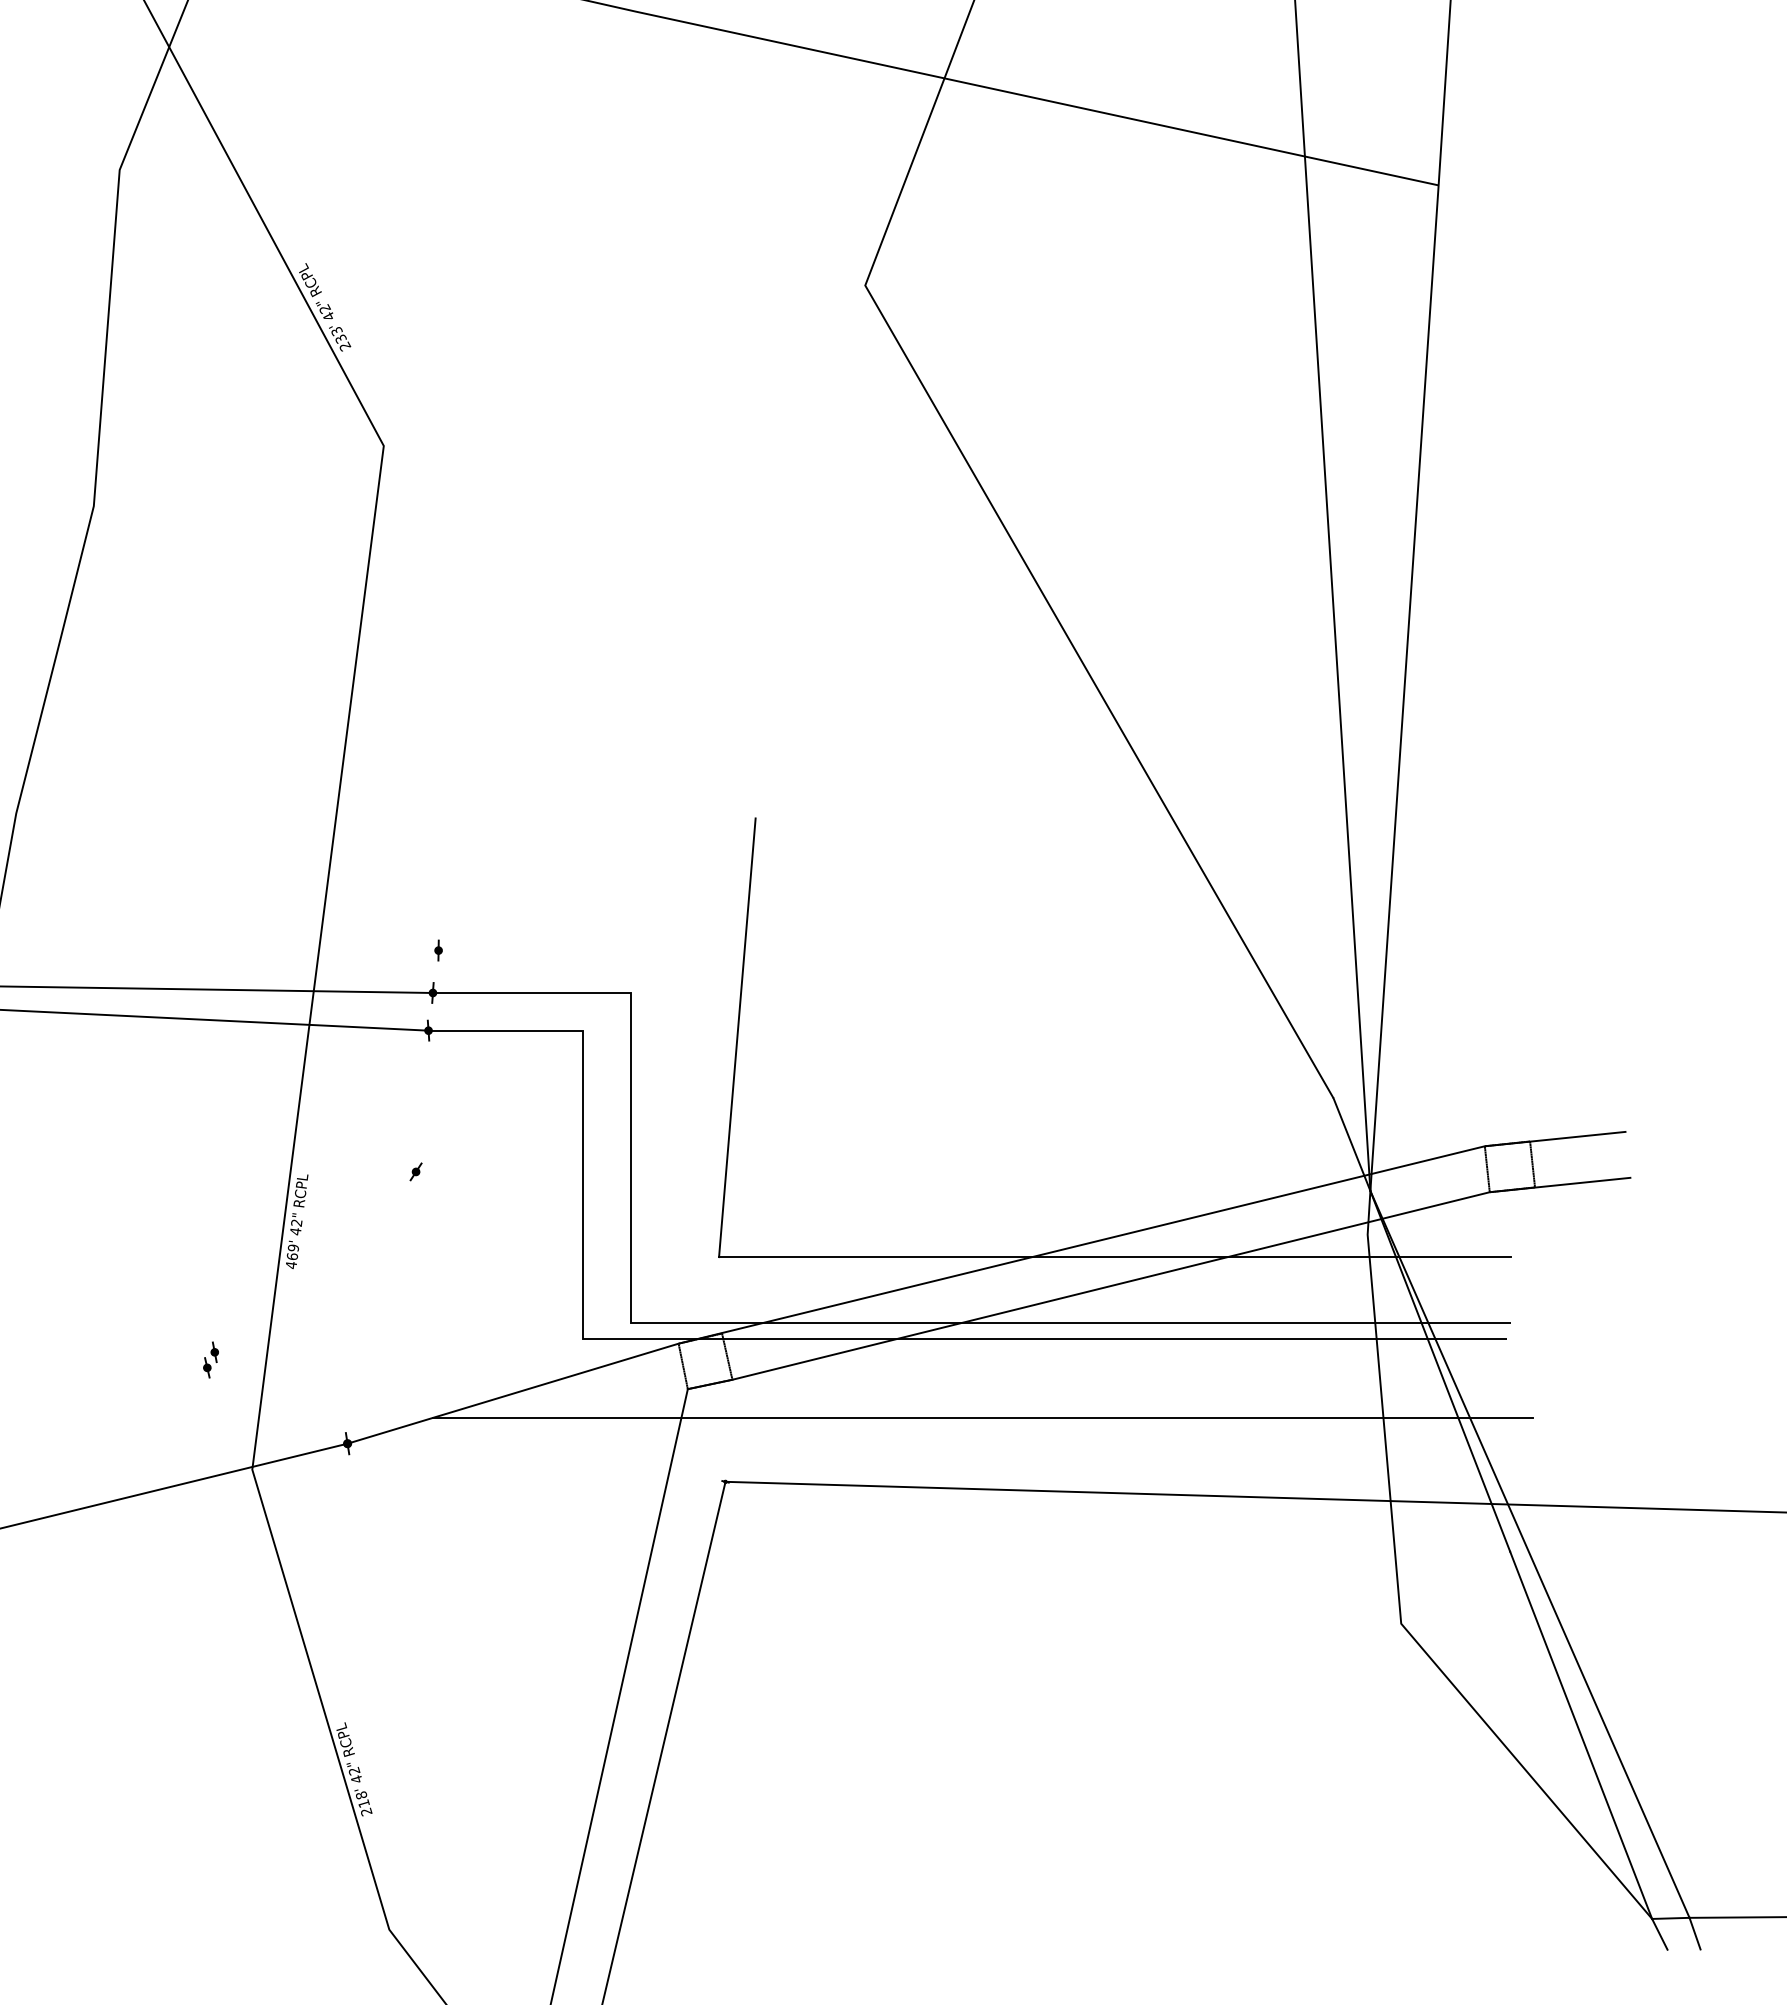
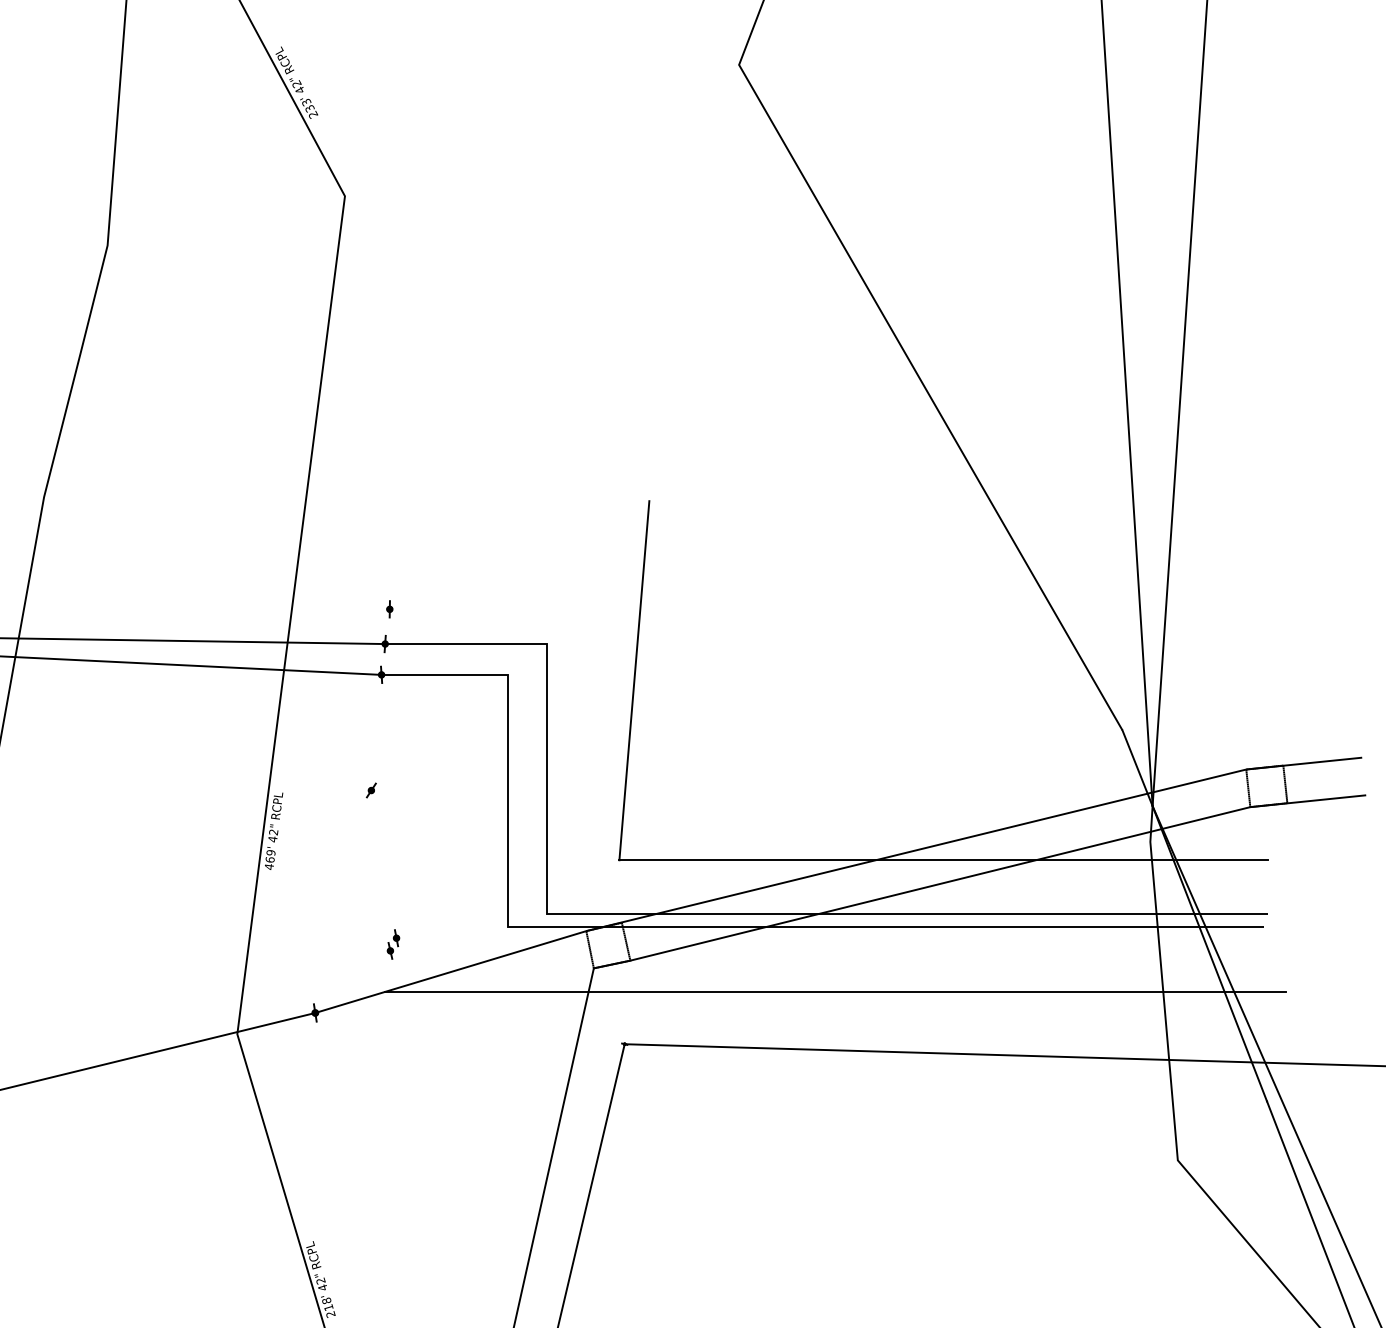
part: (210, 1359) -> (393, 944), moved

